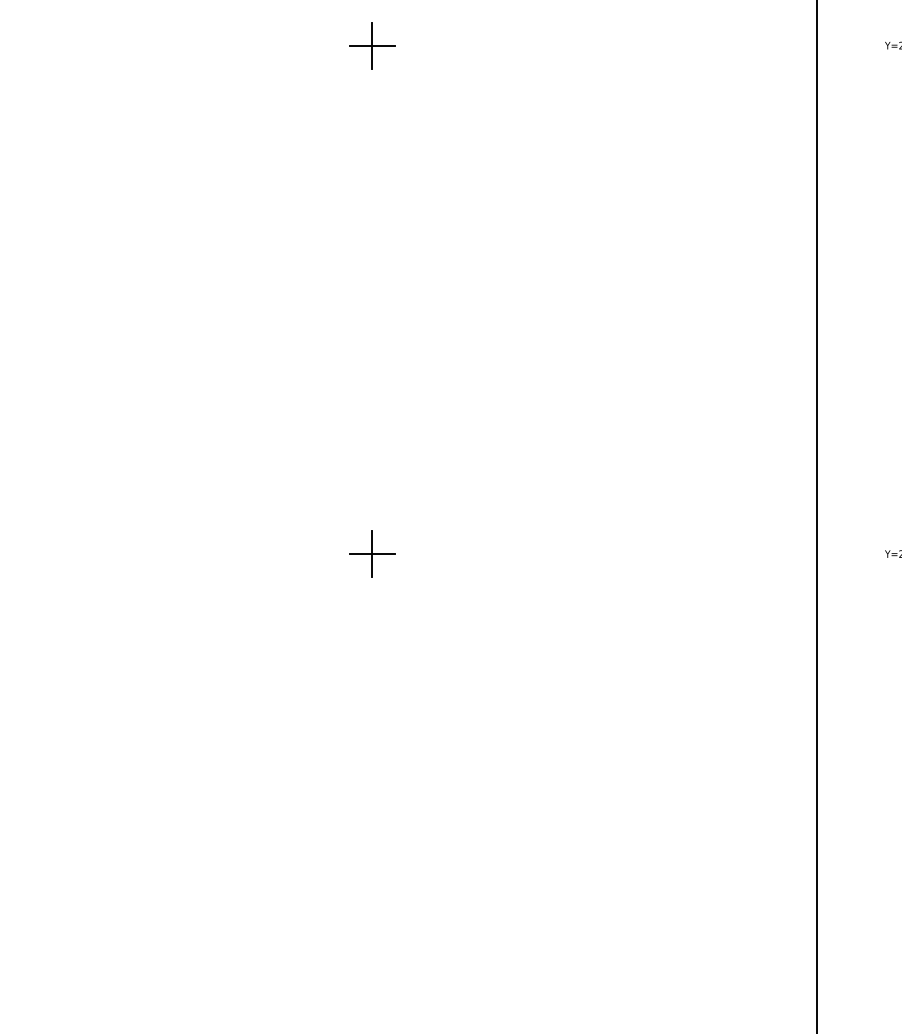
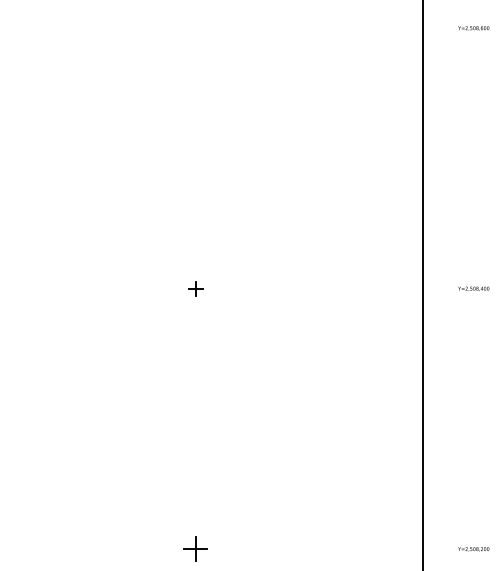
part: (372, 46) -> (195, 28), removed
part: (372, 553) -> (195, 288), size x0.6

